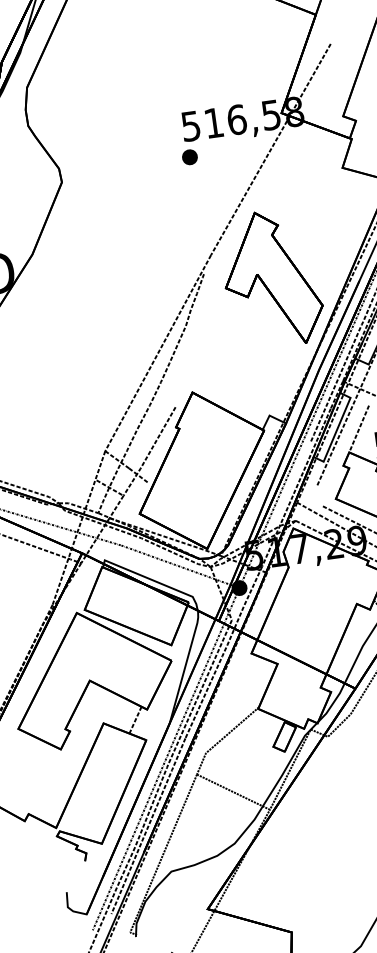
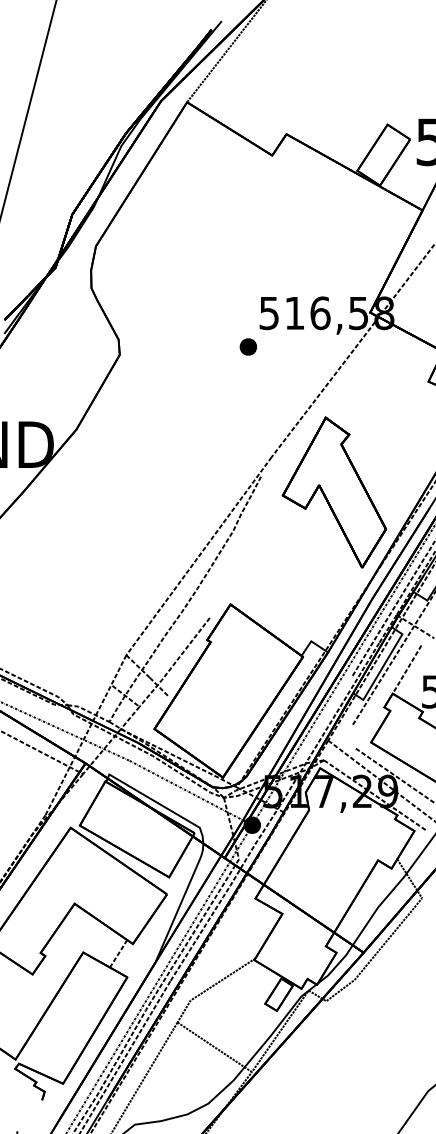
part: (189, 156) -> (247, 346), moved

